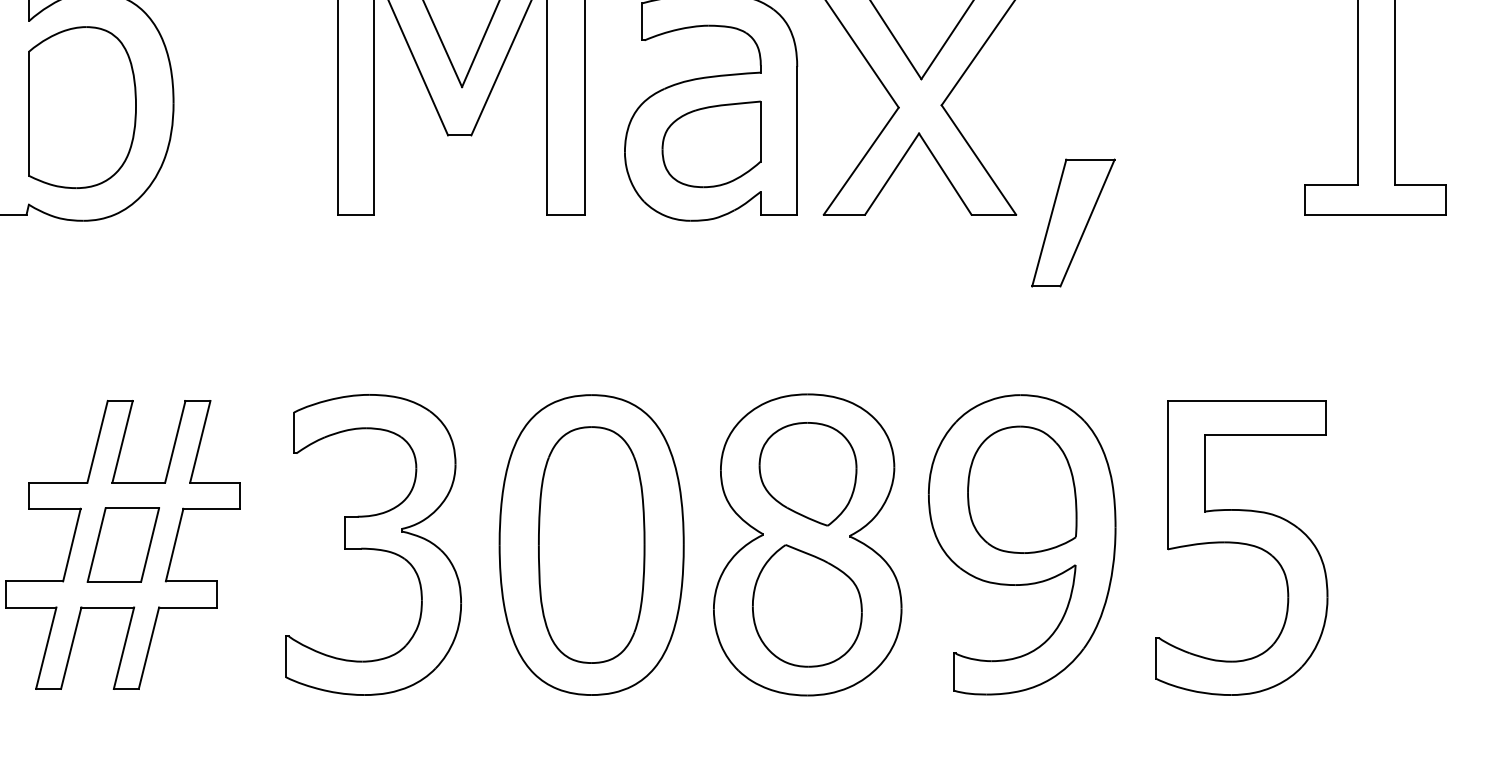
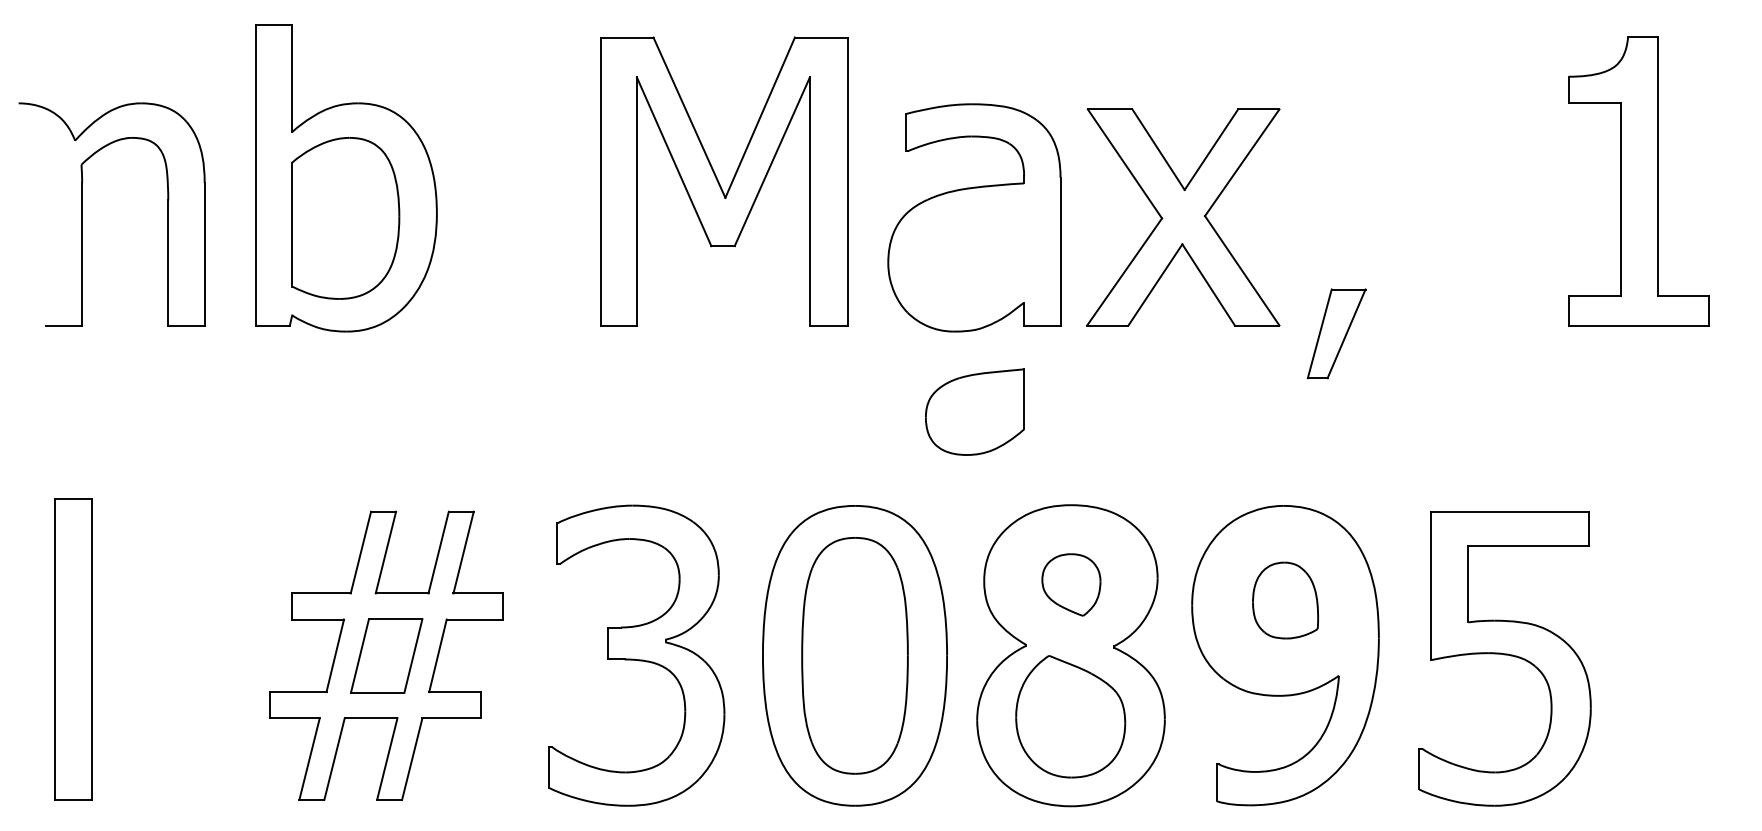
part: (711, 143) -> (974, 411), moved
part: (1073, 222) -> (1336, 333), size x0.7
part: (808, 473) -> (1071, 584), size x0.6
part: (1022, 489) -> (1285, 600), size x0.6

